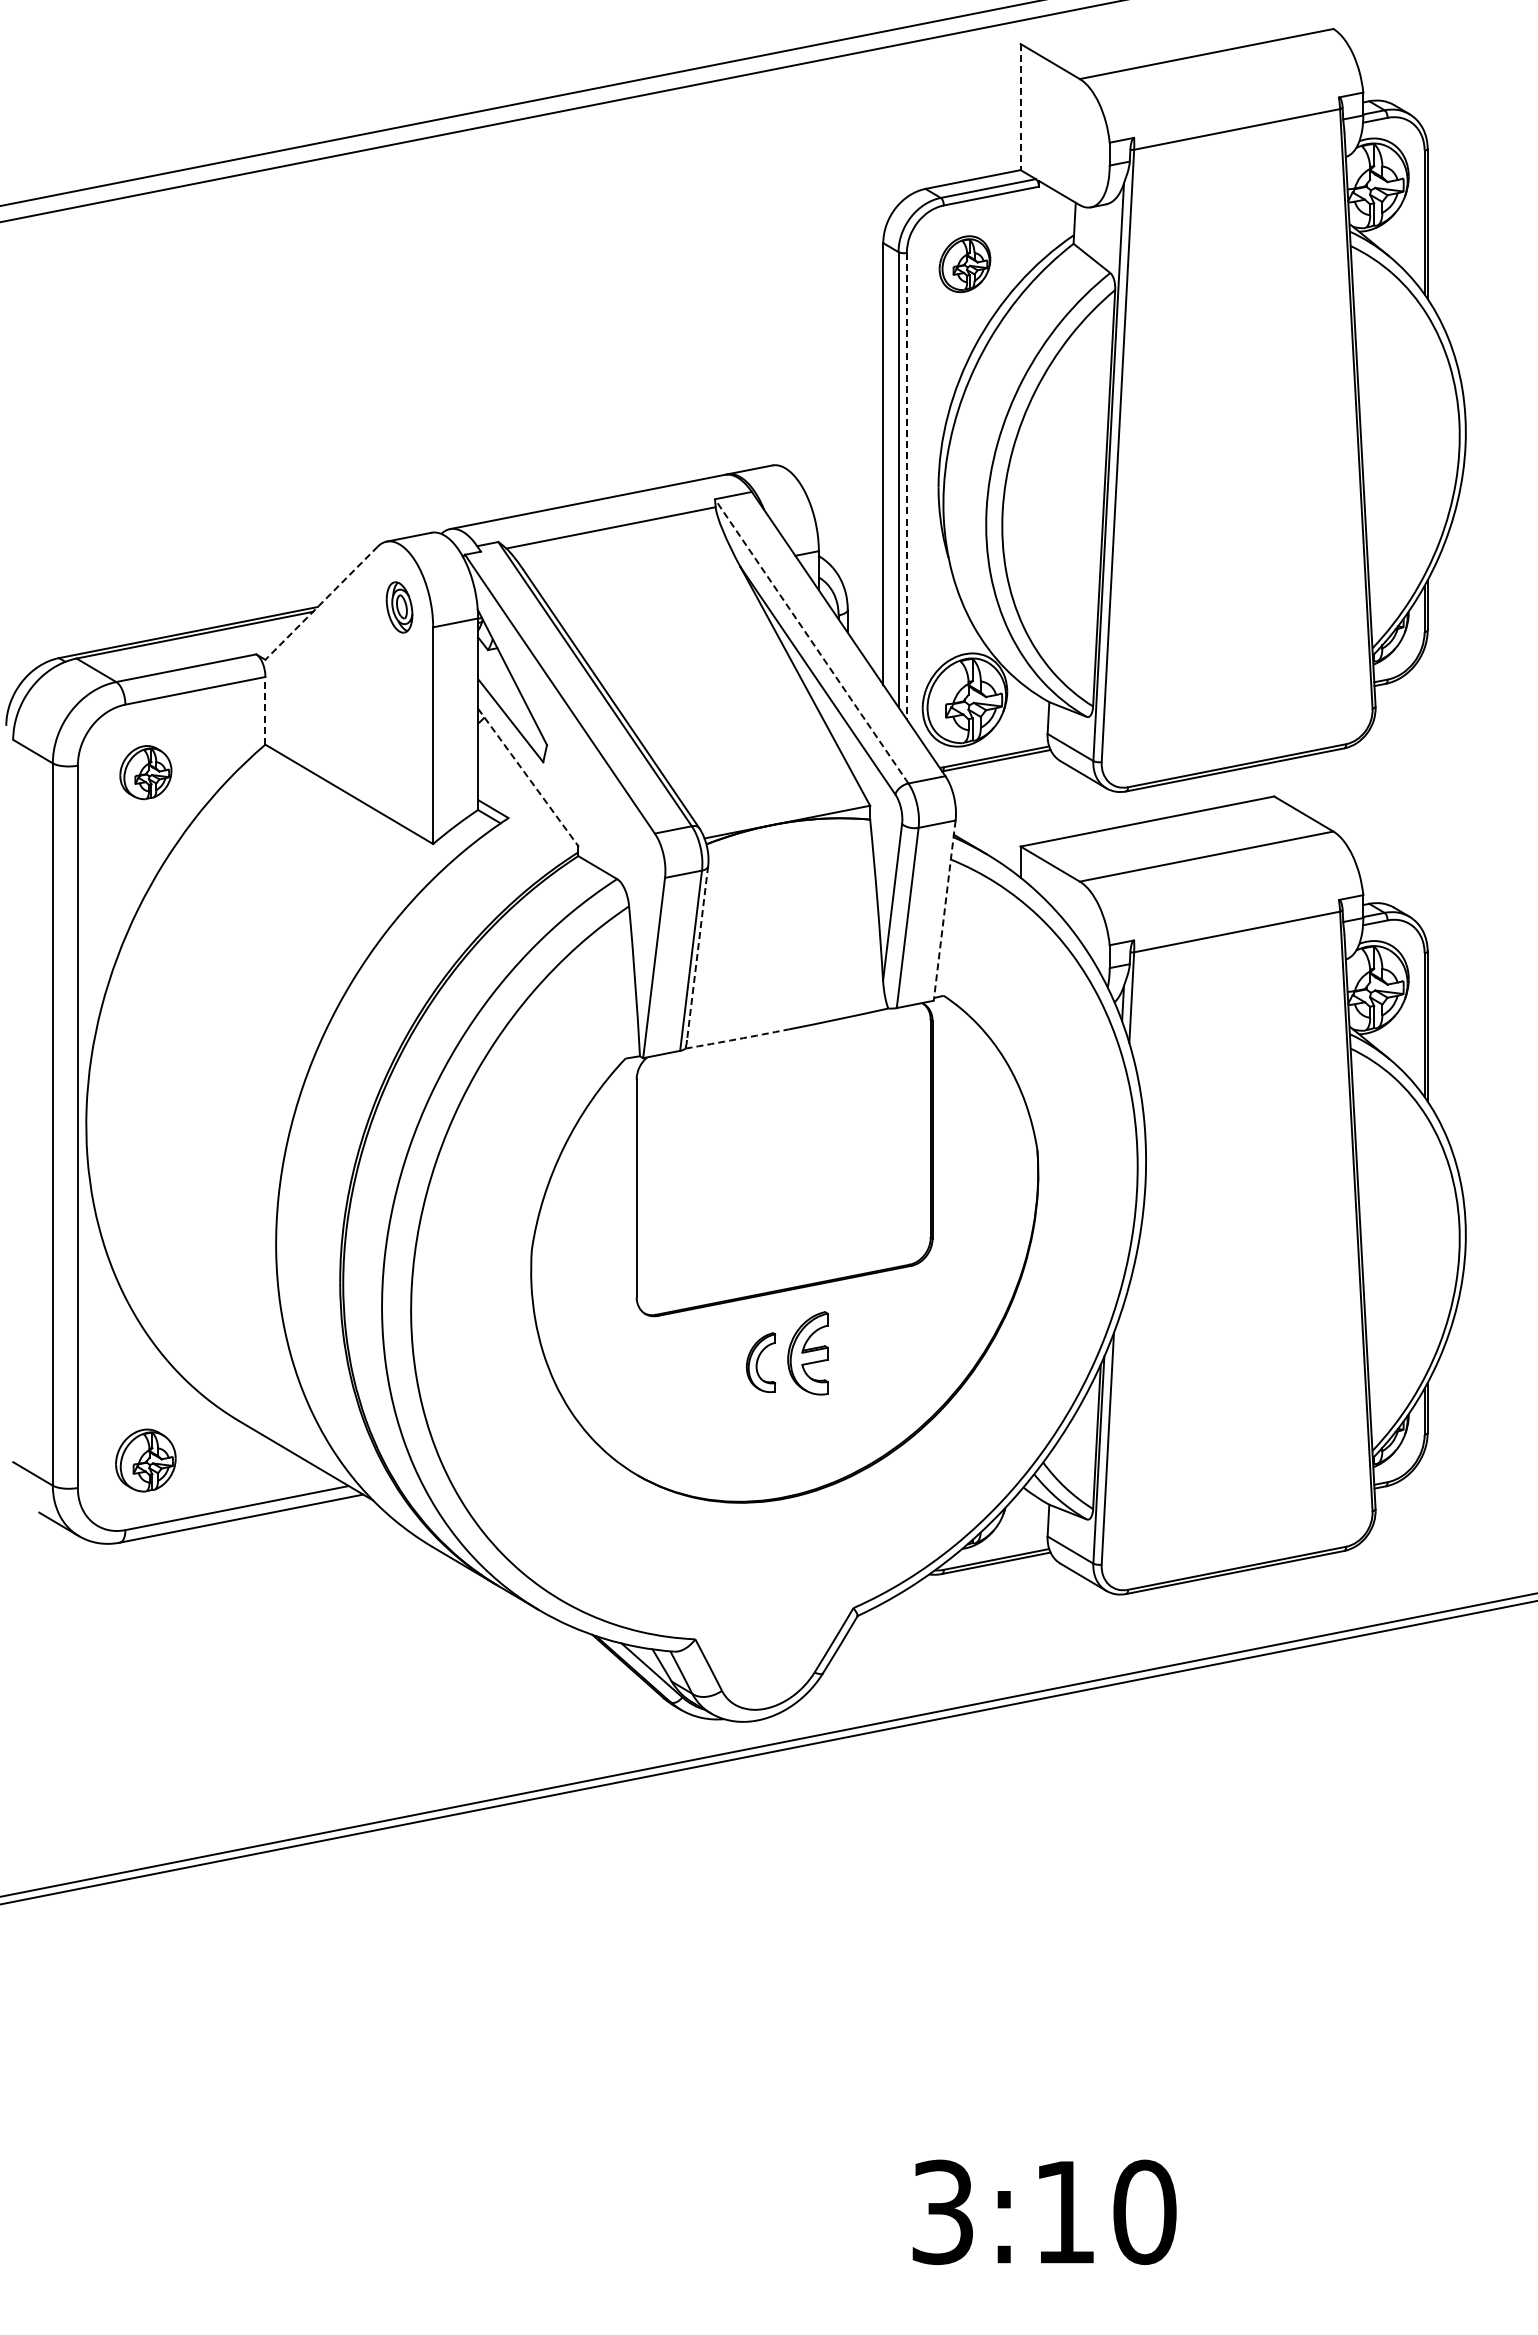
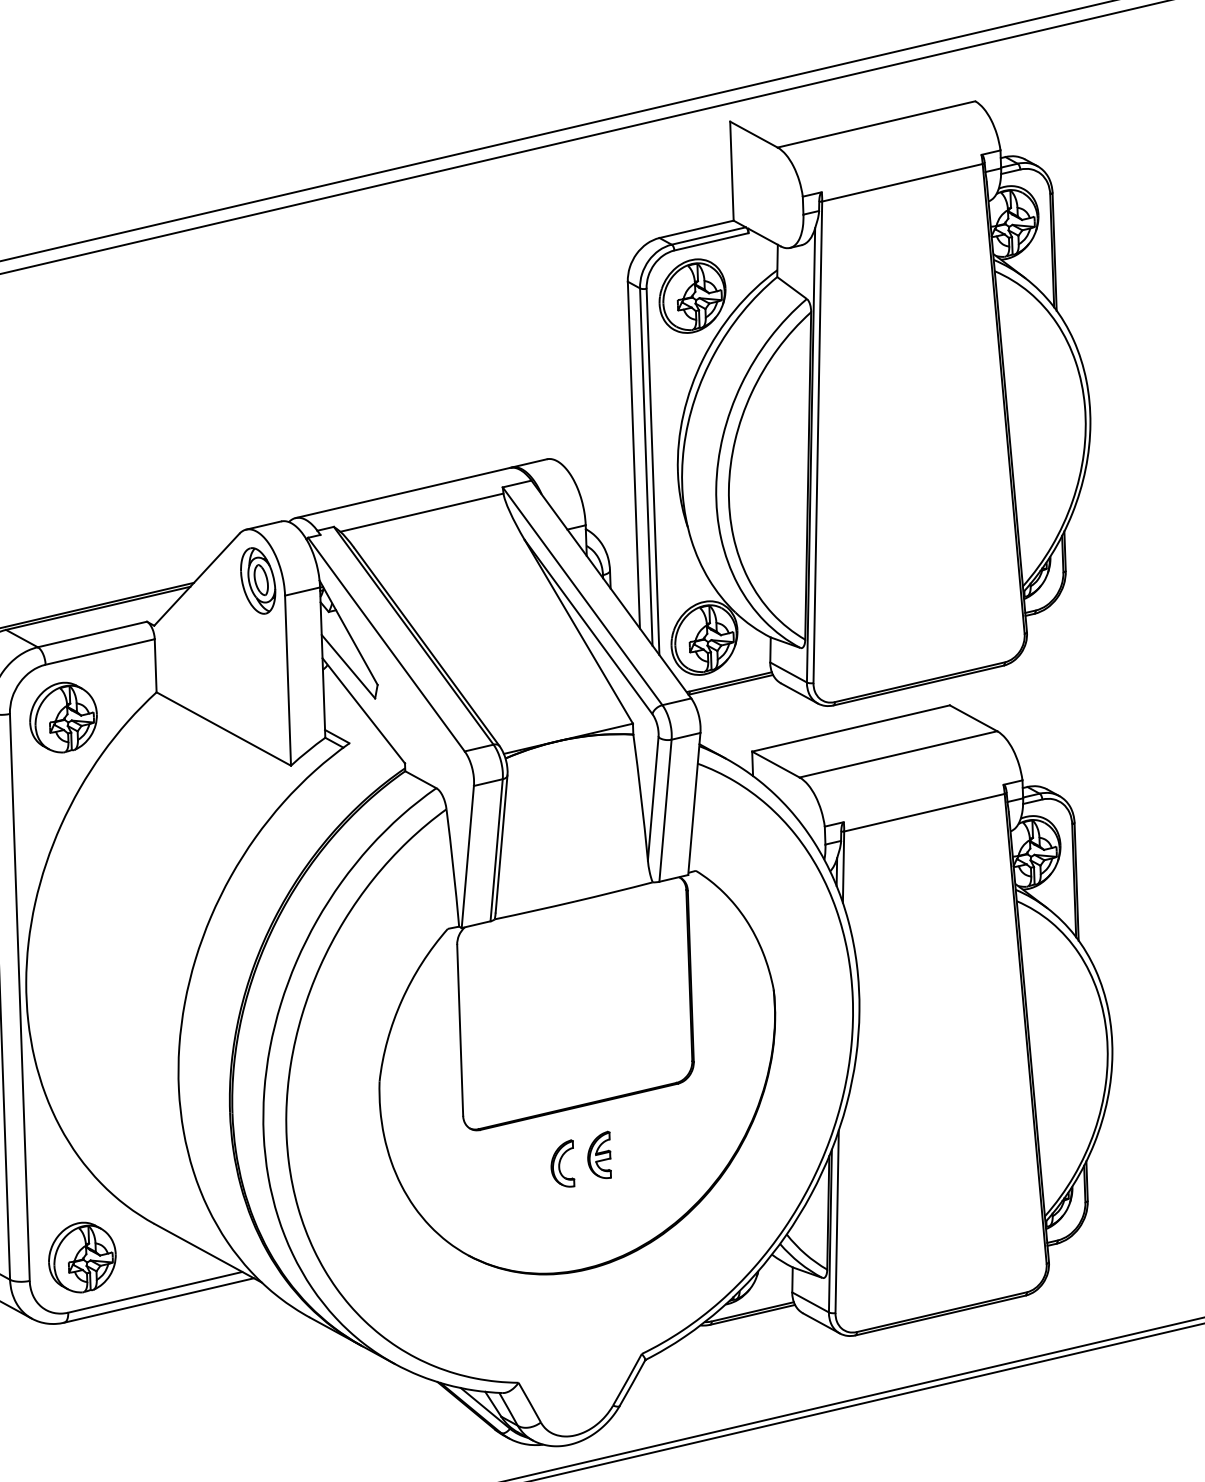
line: (1020, 107) -> (731, 171), dashed -> solid
part: (964, 263) -> (692, 295), size x1.67
line: (906, 486) -> (652, 472), dashed -> solid
line: (321, 603) -> (196, 579), dashed -> solid
part: (399, 607) -> (258, 580), size x1.67
line: (811, 641) -> (582, 596), dashed -> solid
line: (265, 710) -> (155, 665), dashed -> solid
part: (145, 772) -> (63, 717), size x1.67
line: (528, 777) -> (364, 710), dashed -> solid
line: (944, 910) -> (694, 803), dashed -> solid
line: (697, 953) -> (501, 844), dashed -> solid
arc: (737, 1039) -> (535, 910), dashed -> solid
part: (807, 1353) -> (598, 1155), size x0.71
part: (145, 1460) -> (82, 1257), size x1.43

